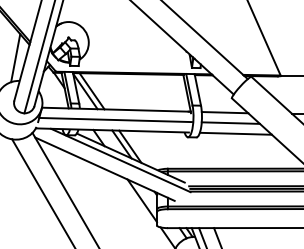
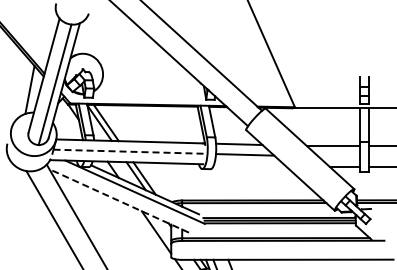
line: (116, 119) -> (130, 151), solid -> dashed
line: (236, 133) -> (250, 165), removed
line: (105, 168) -> (119, 200), solid -> dashed

